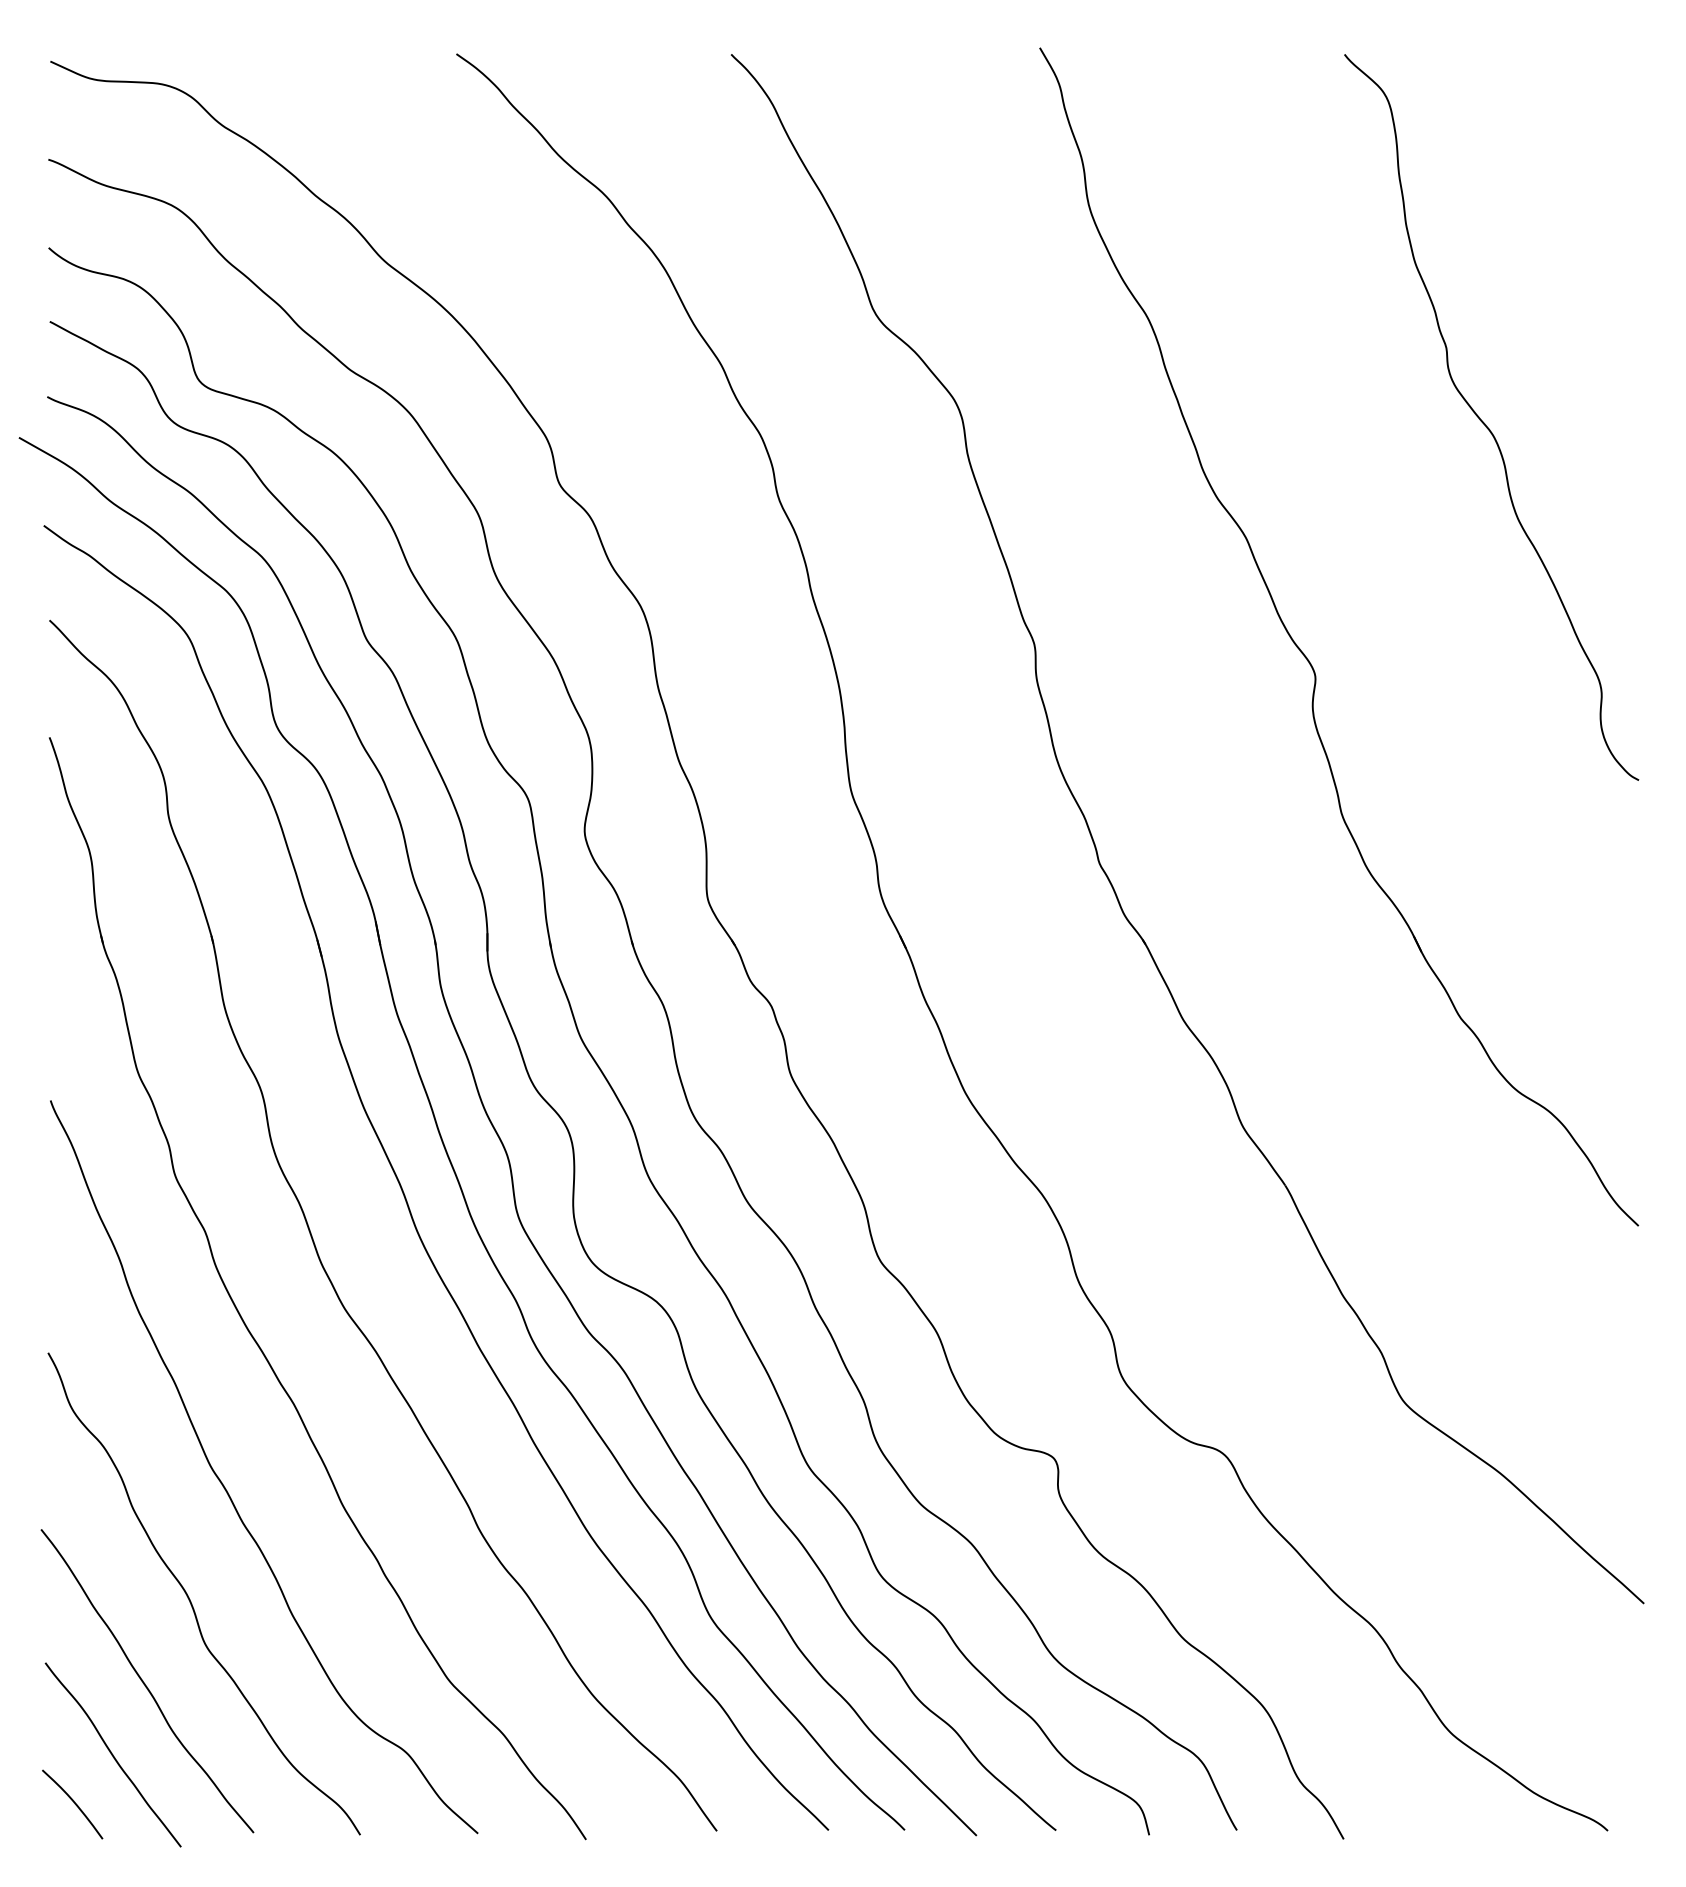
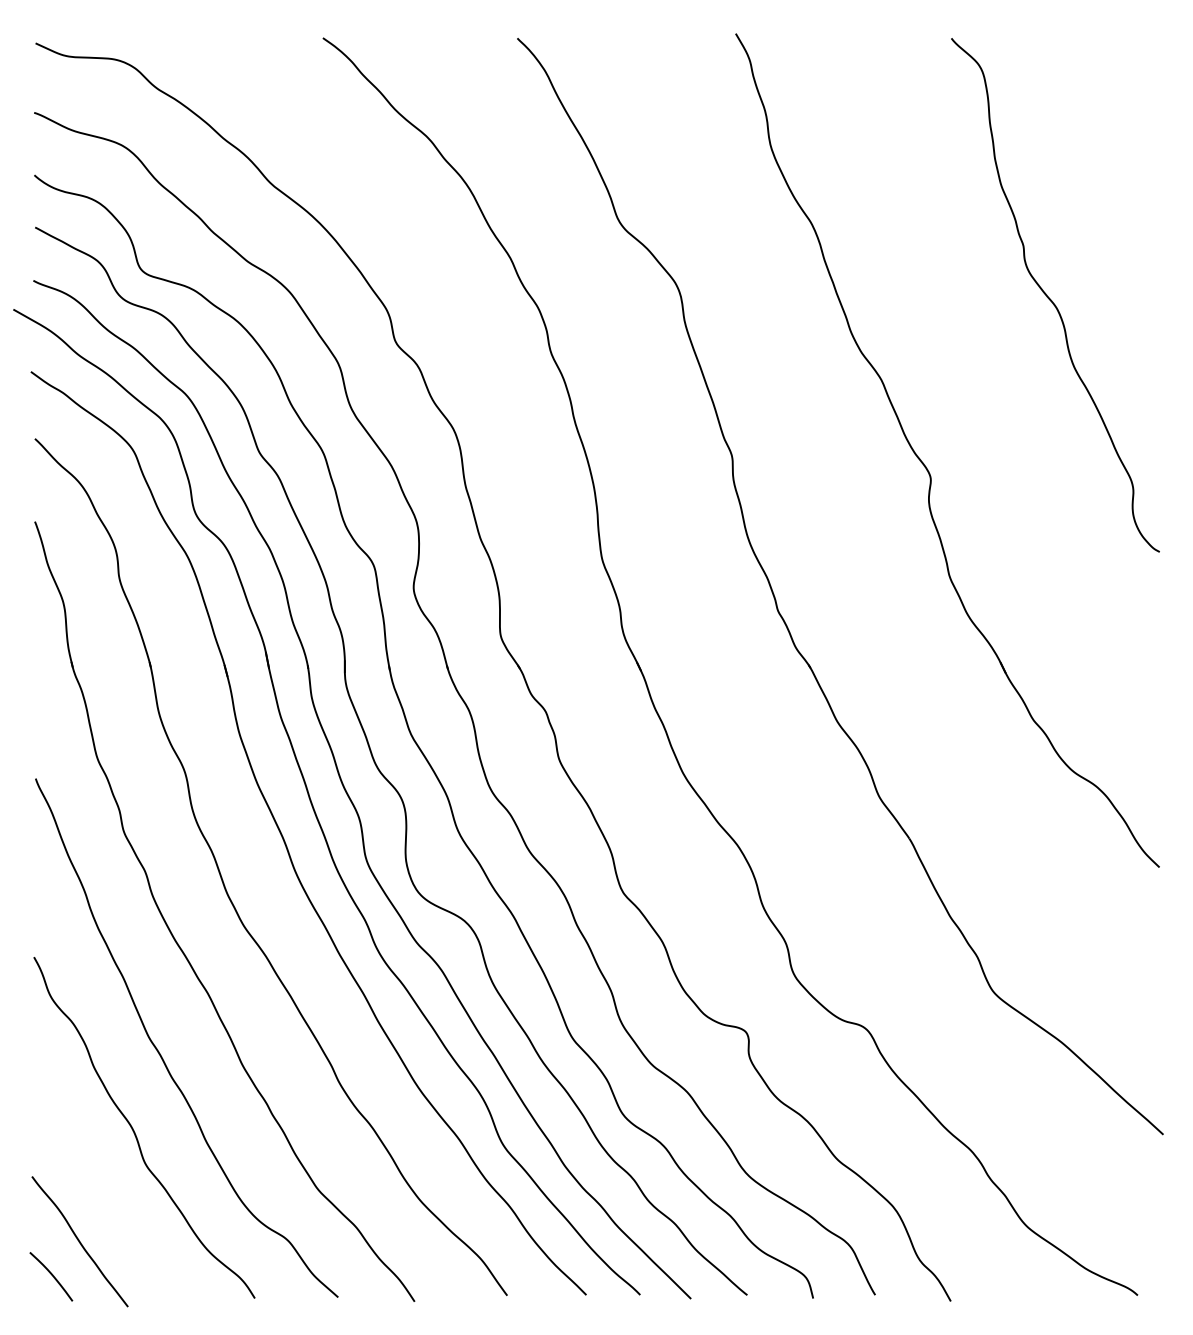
curve: (144, 1682) -> (102, 1190), removed

